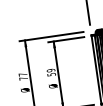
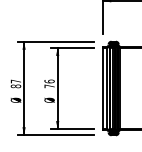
text: (51, 72) -> (49, 83), 59 -> 76
text: (23, 78) -> (15, 86), 77 -> 87

